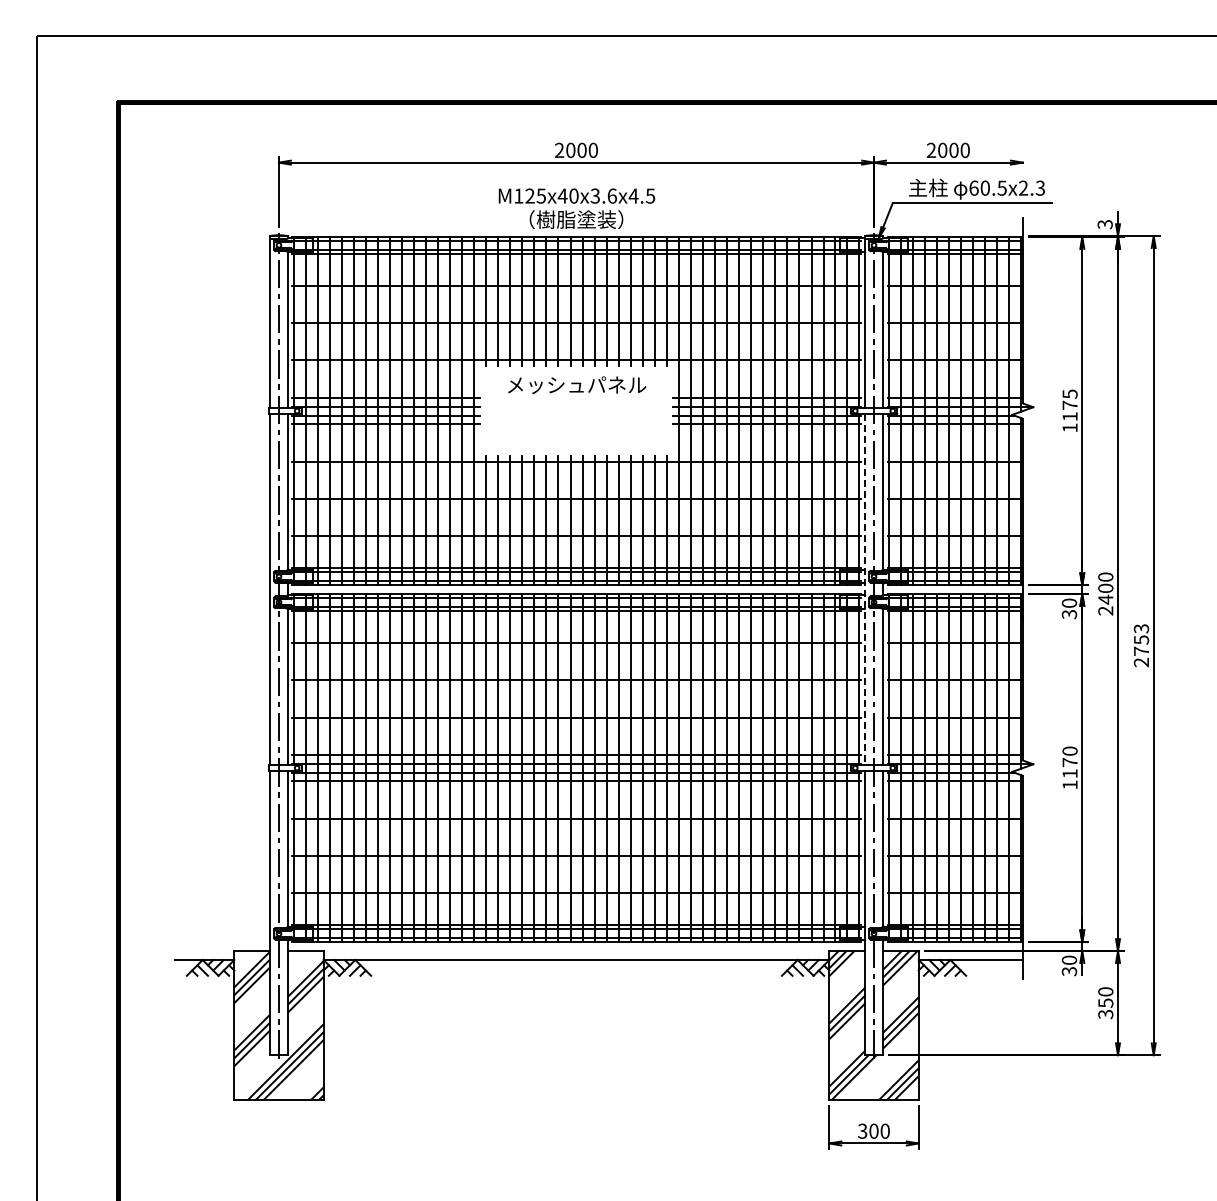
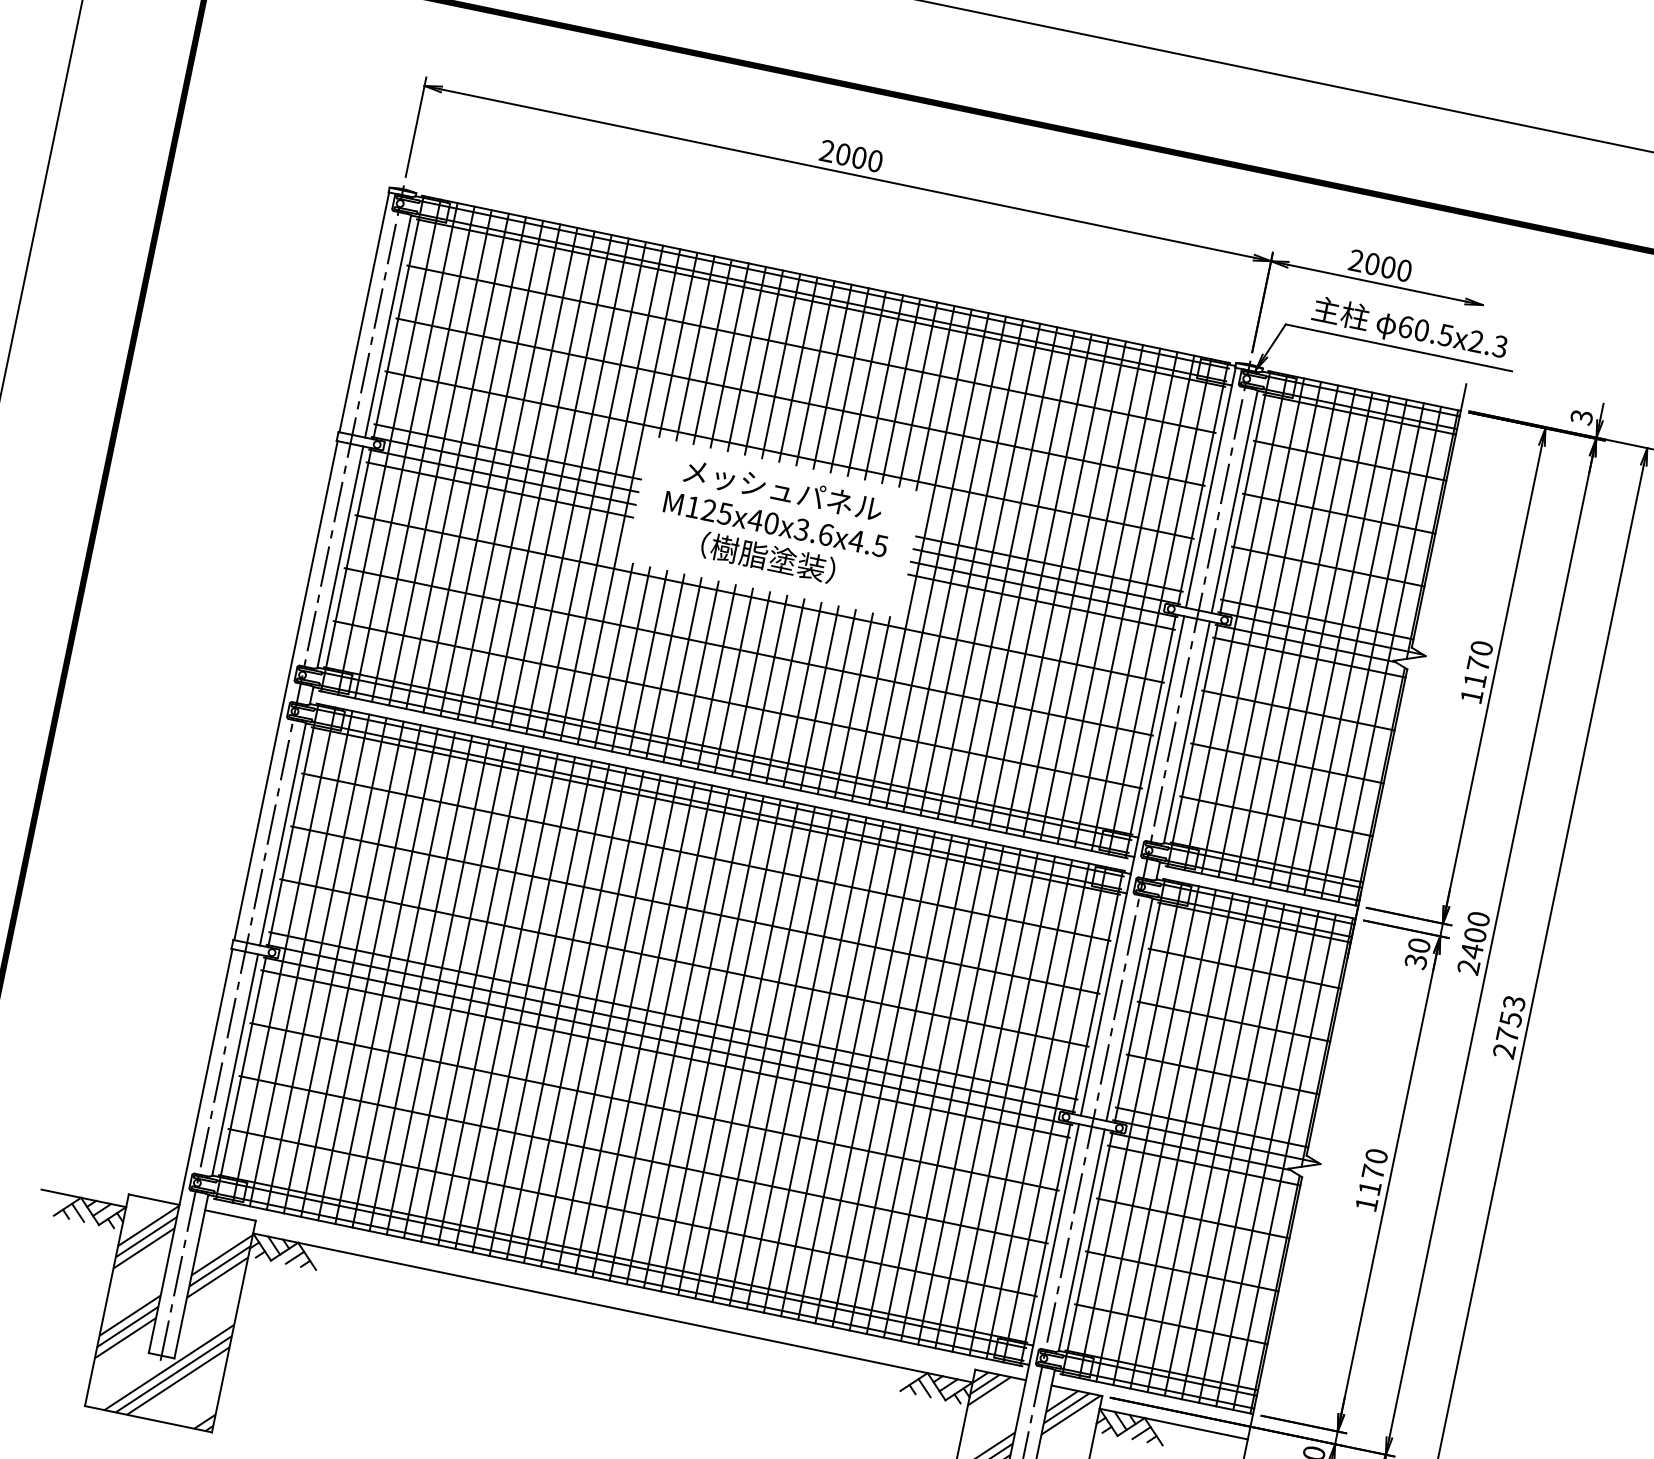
text: (576, 208) -> (771, 541), moved
text: (1069, 393) -> (1481, 647), 1175 -> 1170
line: (865, 589) -> (1133, 865), dashed -> solid

